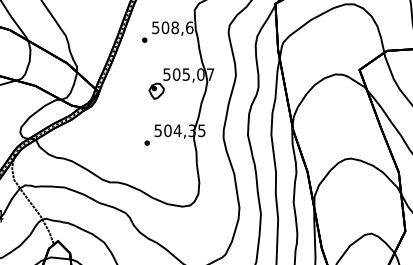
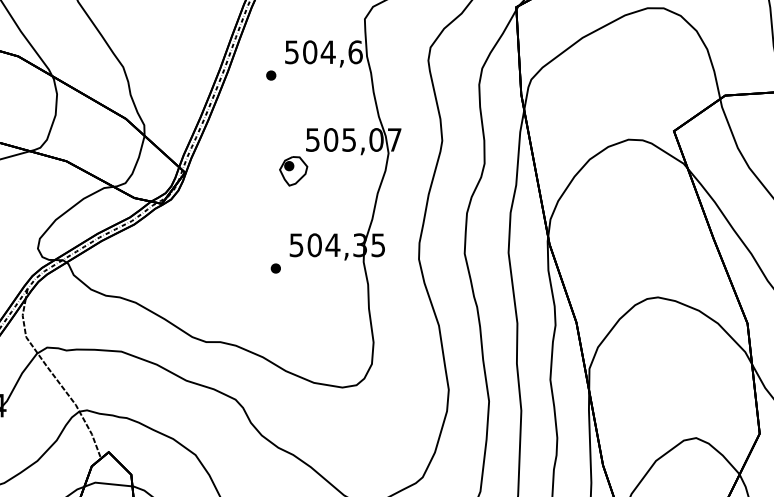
text: (175, 27) -> (328, 51), 508,6 -> 504,6

